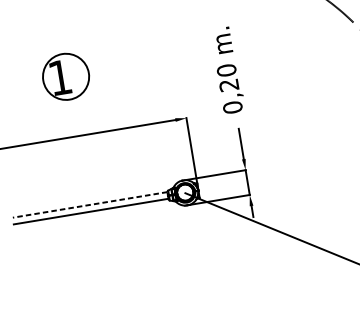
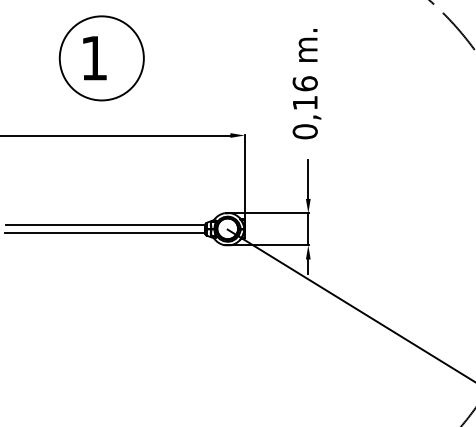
circle: (65, 76) -> (101, 58), size x1.43
text: (227, 78) -> (304, 93), 0,20 -> 0,16
line: (90, 204) -> (105, 224), dashed -> solid

